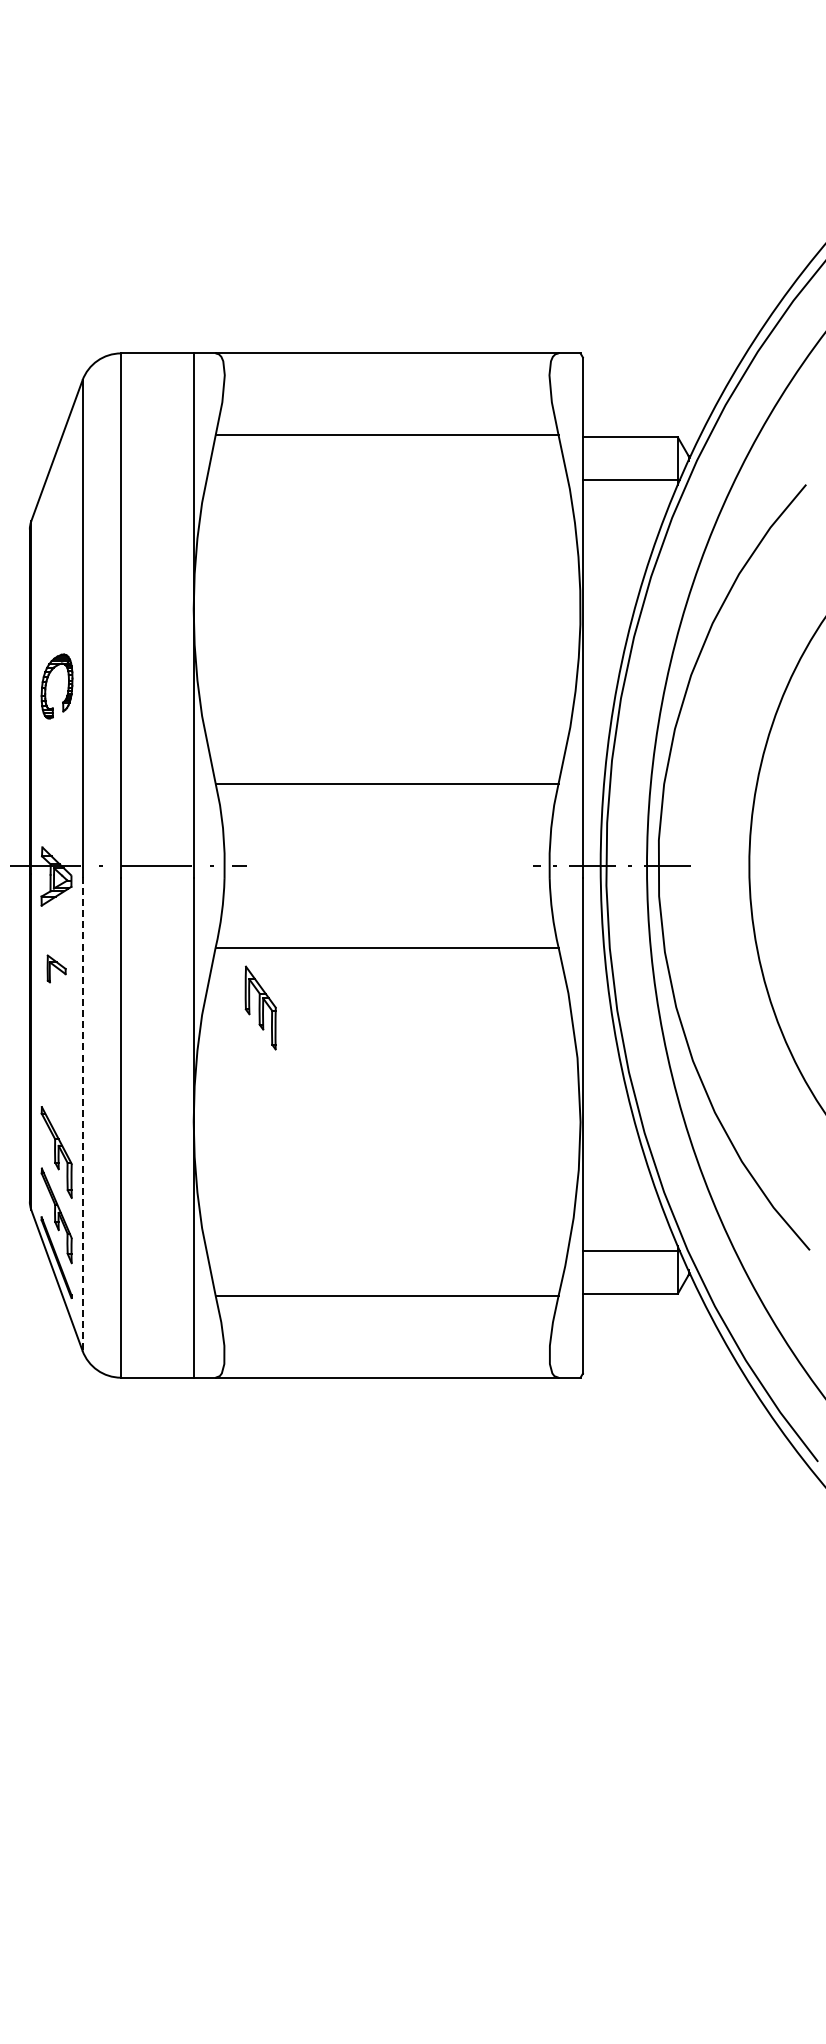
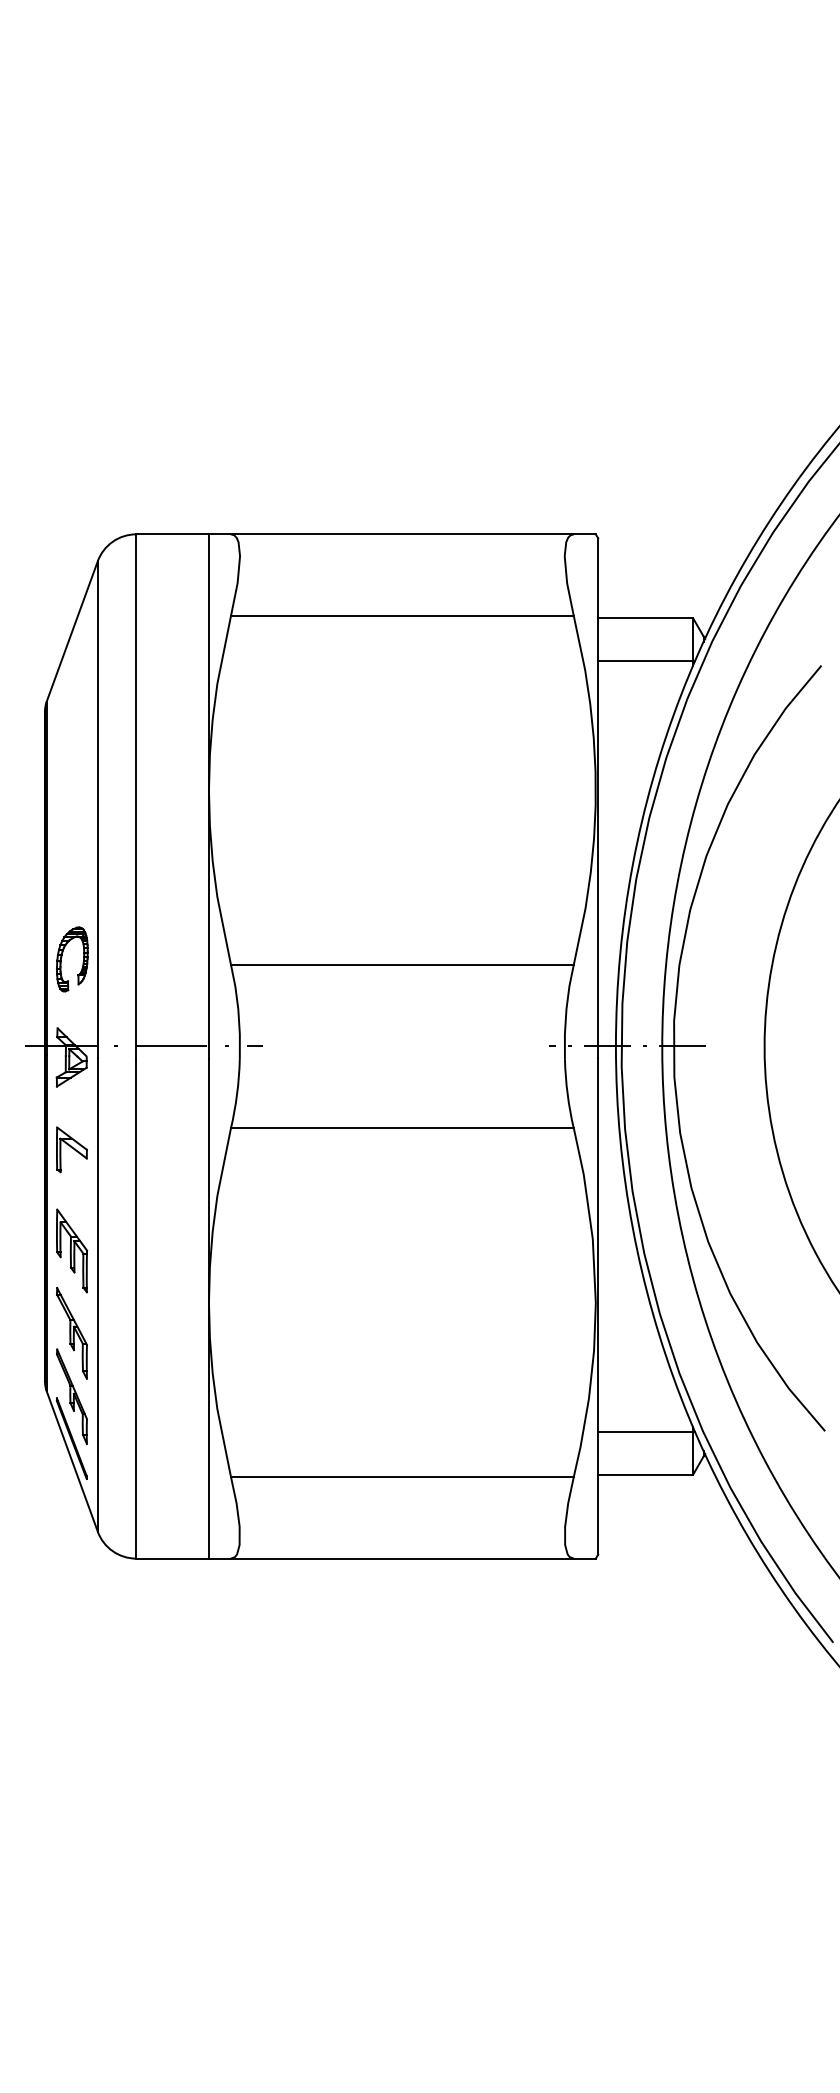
part: (47, 684) -> (62, 957), moved
part: (56, 968) -> (71, 1149), size x1.67
part: (261, 1007) -> (72, 1250), moved
line: (82, 1113) -> (97, 1294), dashed -> solid

